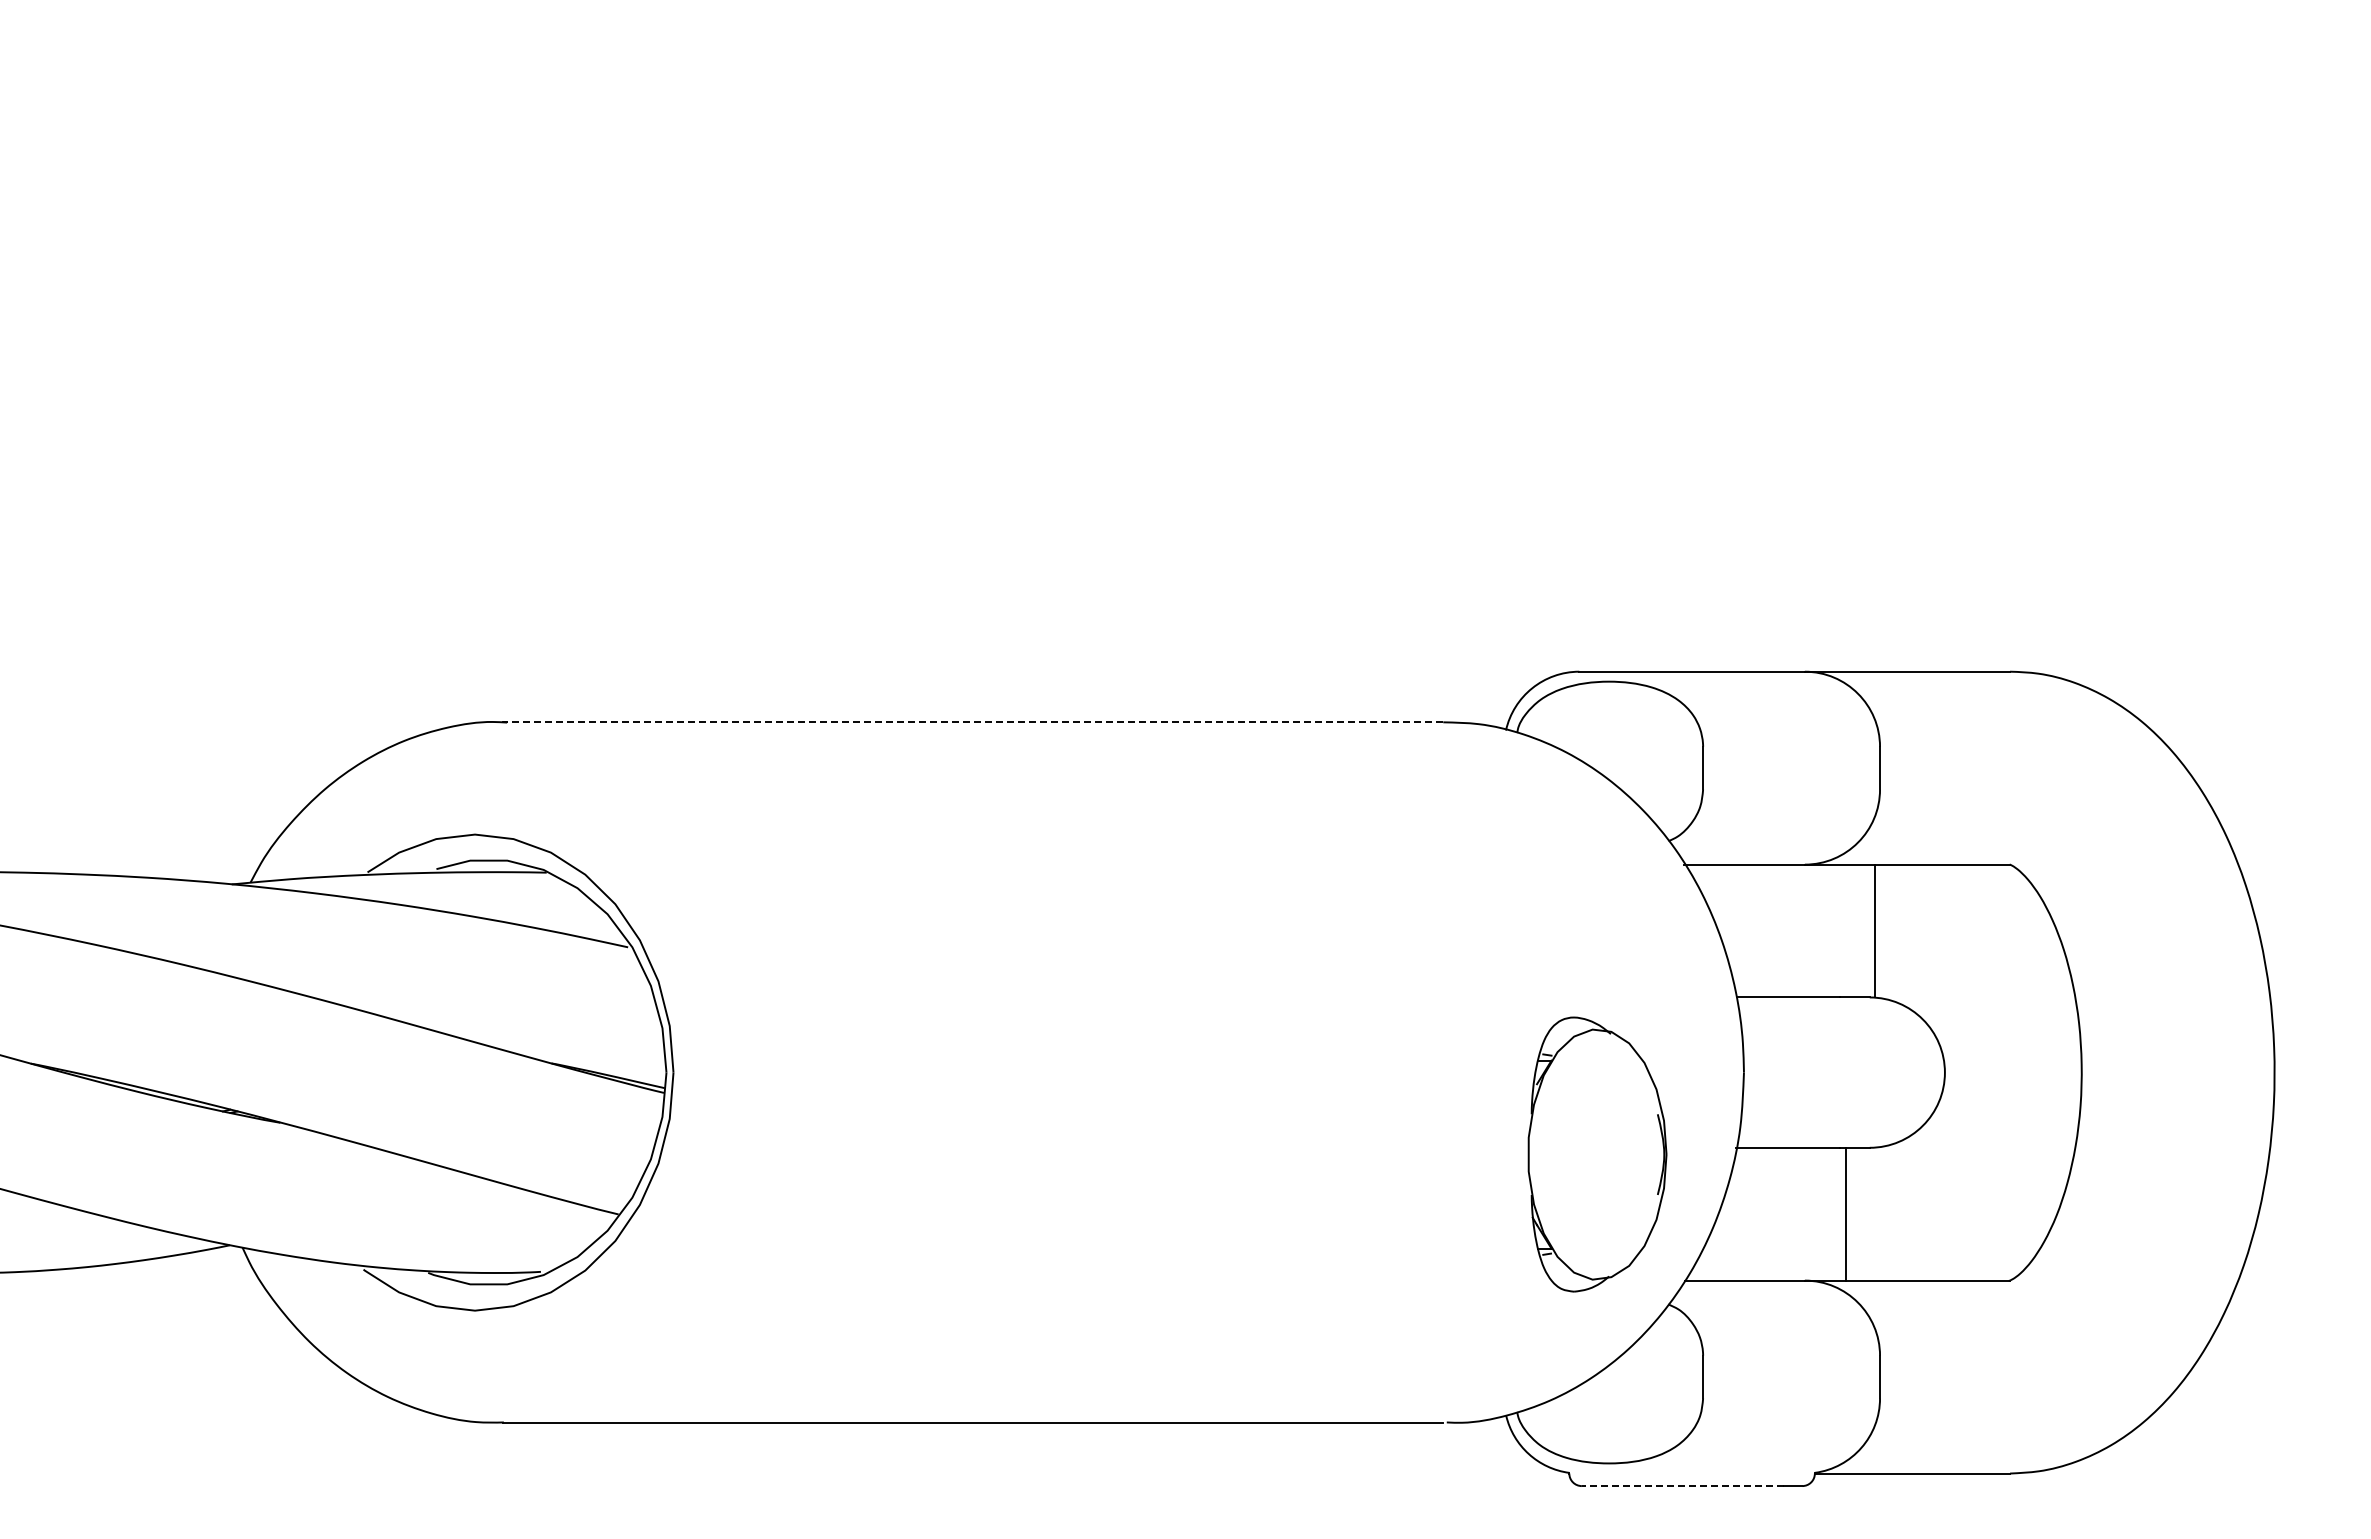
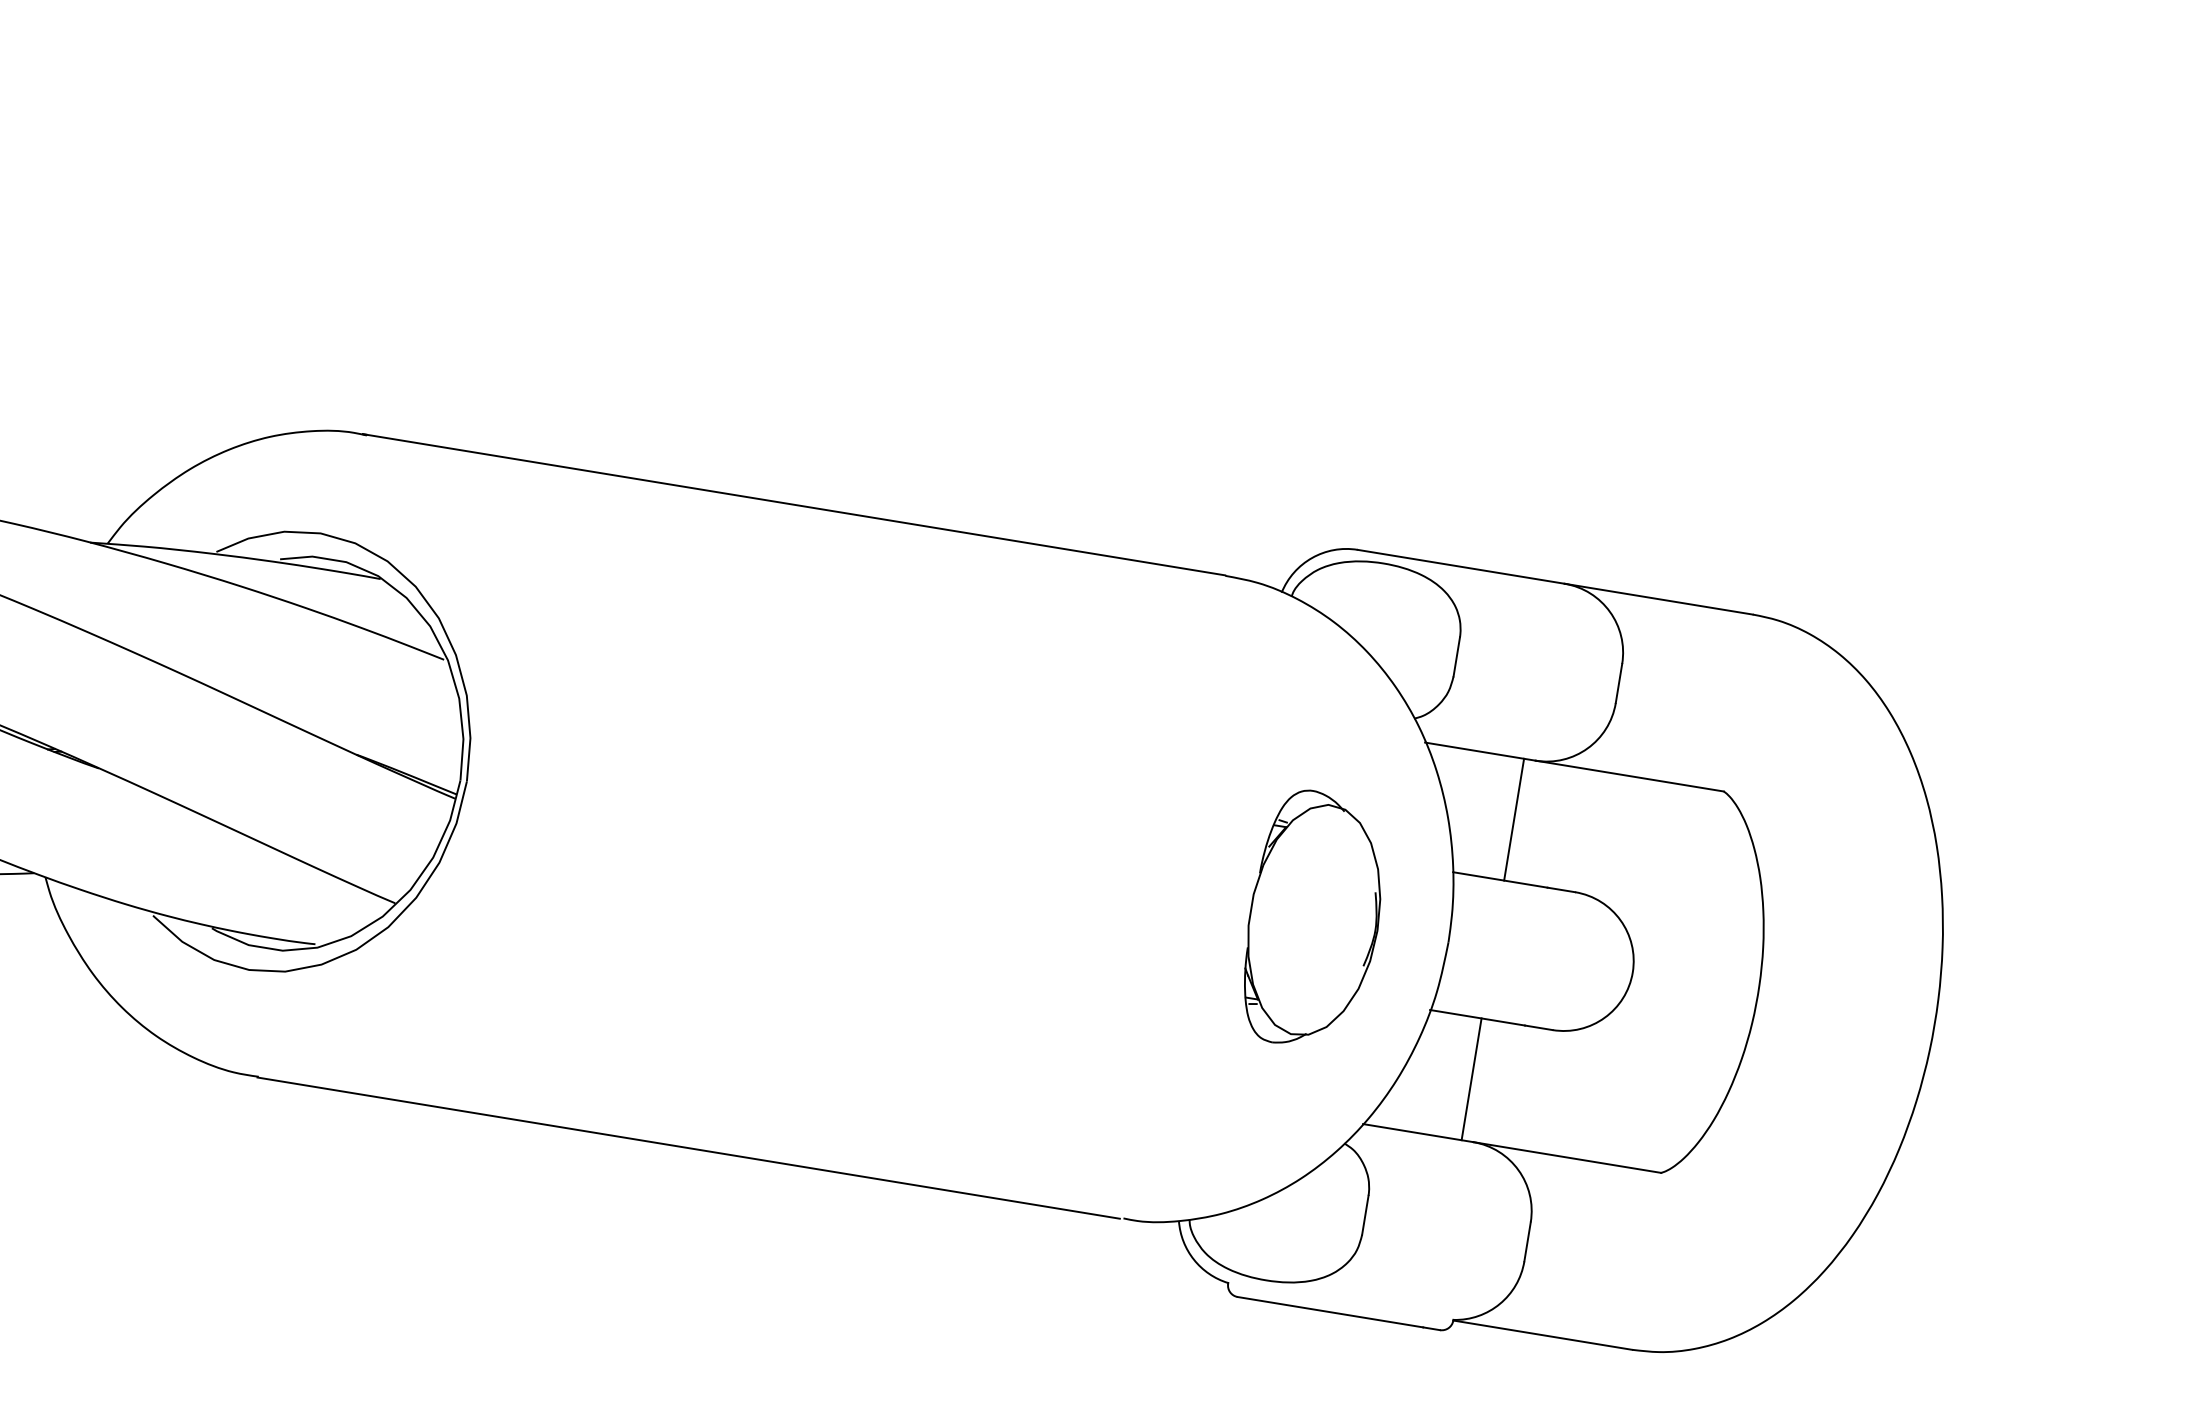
line: (972, 721) -> (793, 504), dashed -> solid
line: (1875, 930) -> (1514, 819), moved
part: (1597, 1154) -> (1314, 920), moved
line: (1846, 1213) -> (1471, 1078), moved
line: (1682, 1486) -> (1330, 1312), dashed -> solid

